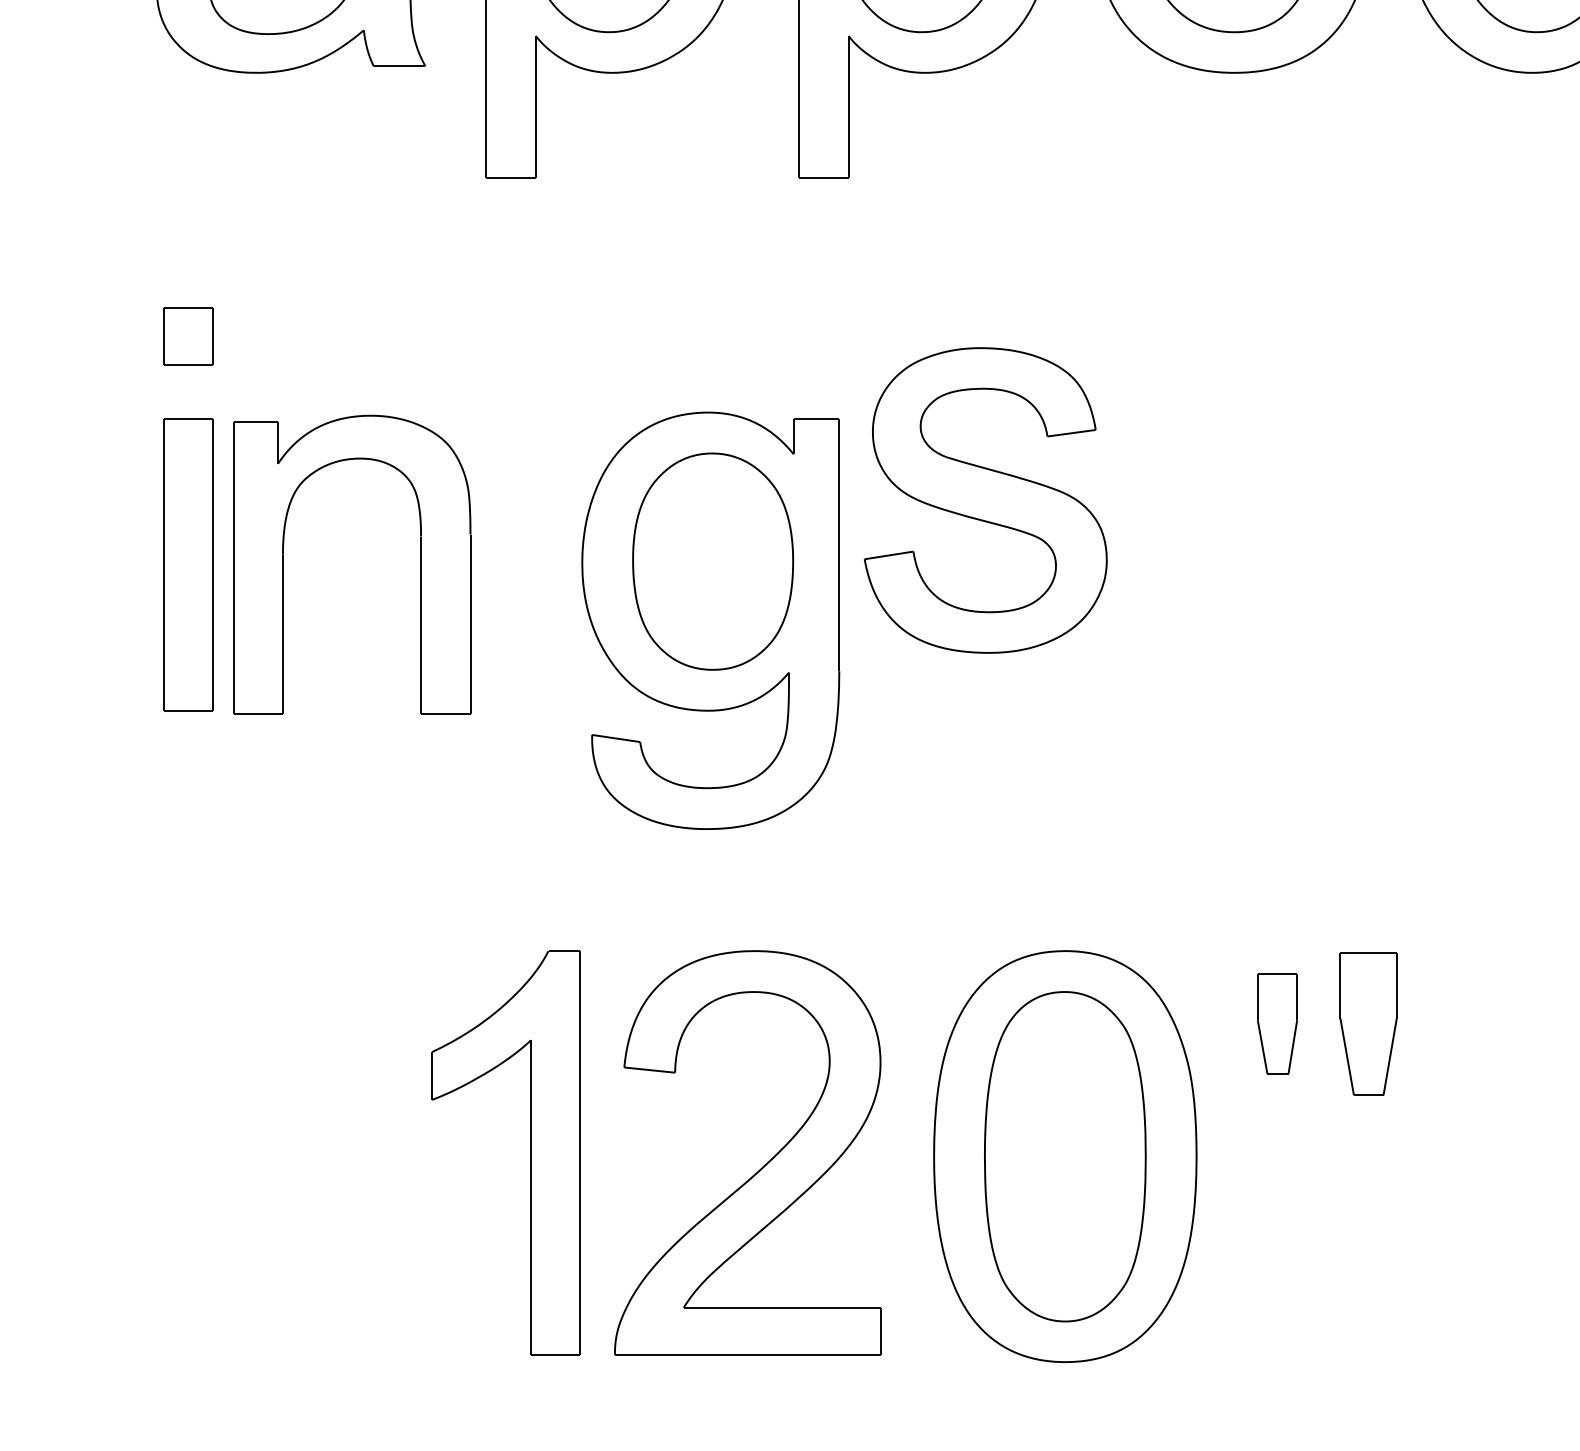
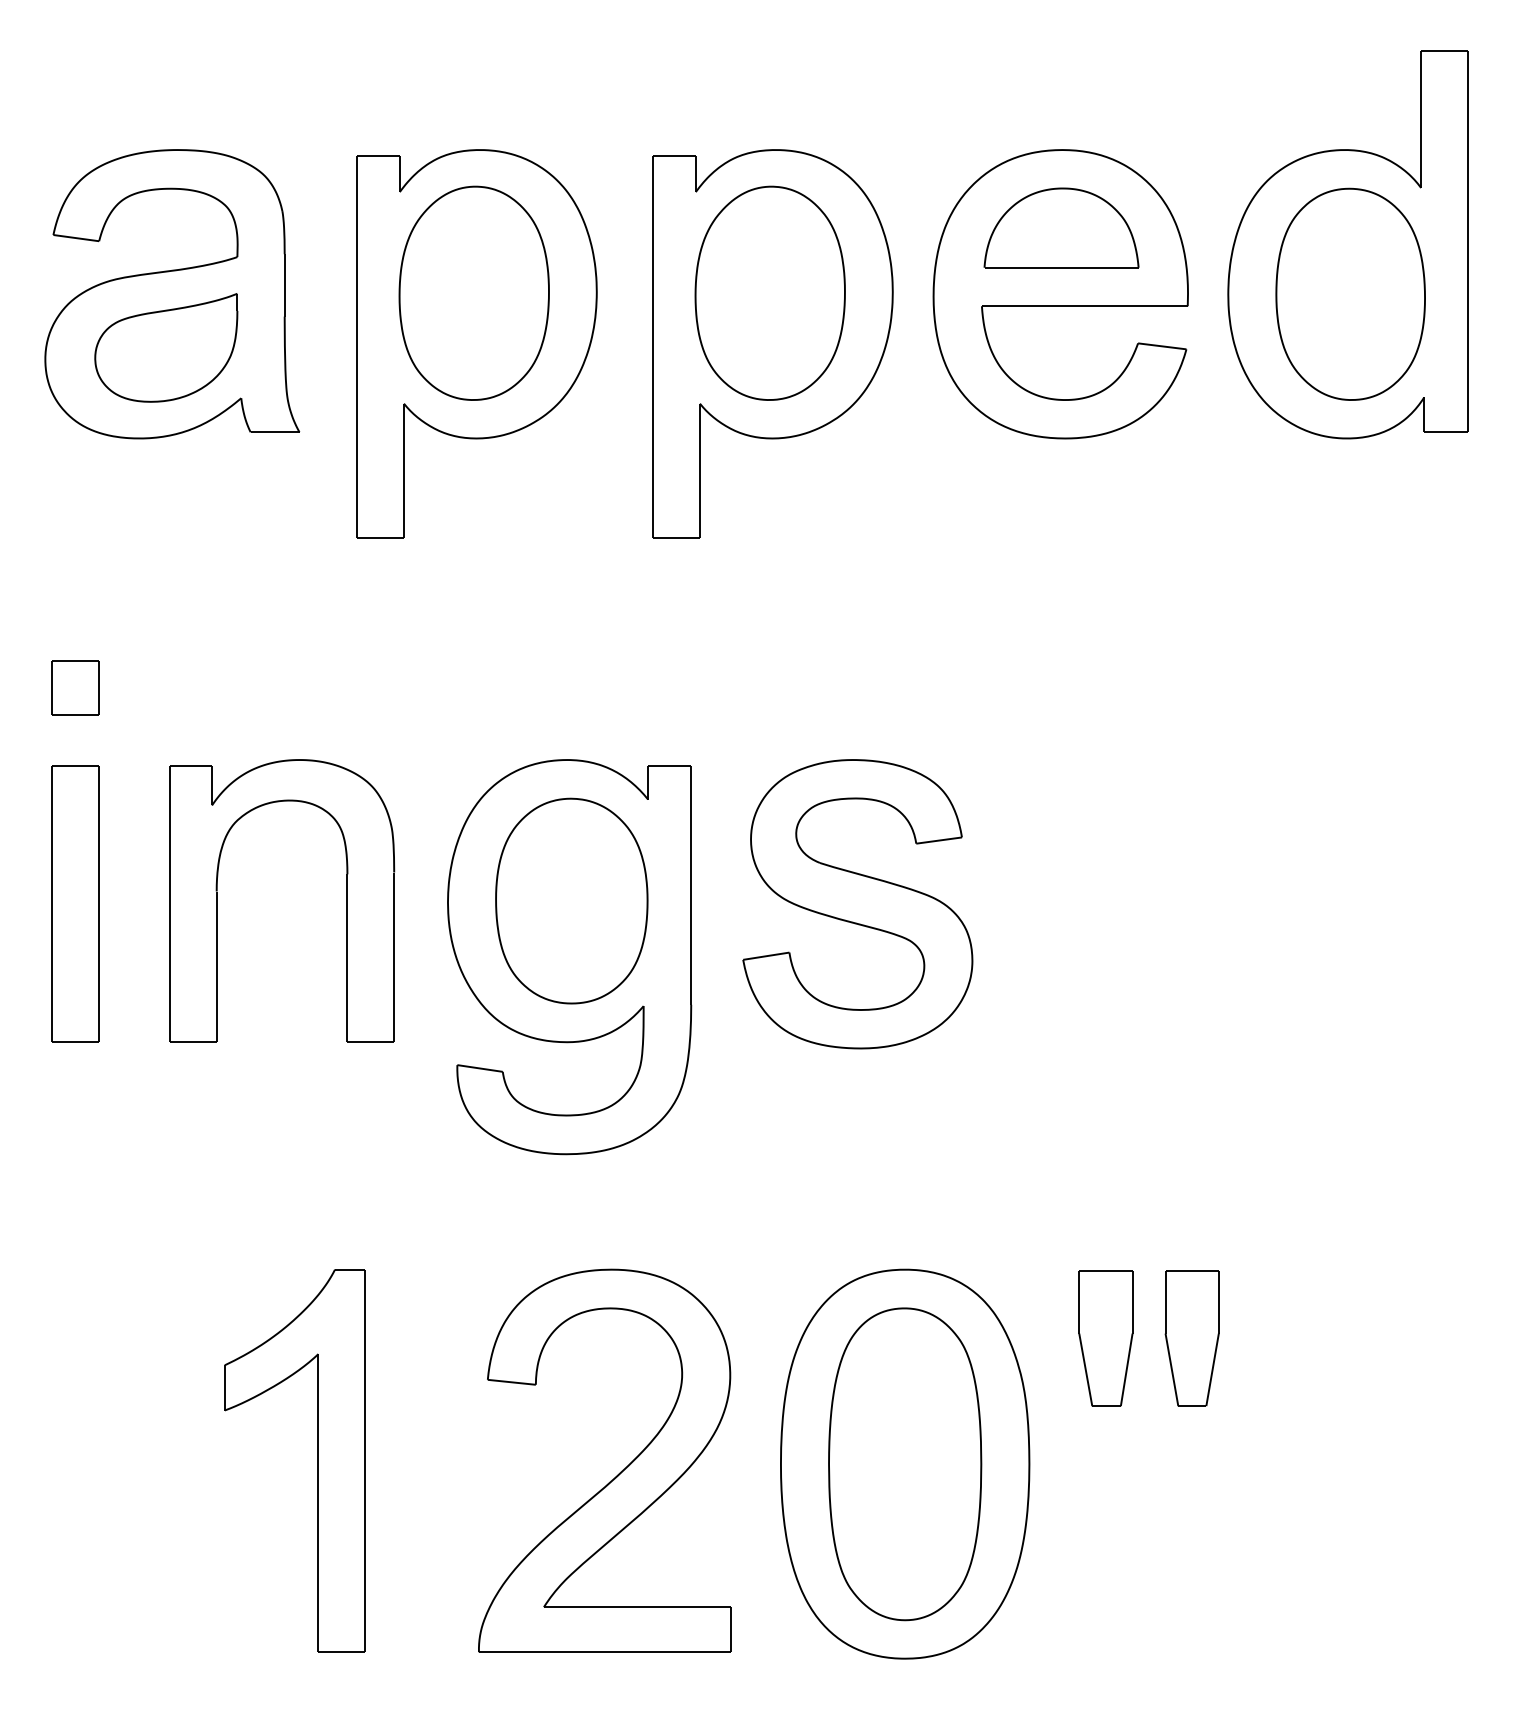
part: (985, 500) -> (857, 904), moved
part: (420, 564) -> (346, 900), moved
part: (1277, 1023) -> (1105, 1338), size x1.43
part: (529, 1152) -> (317, 1460), moved

